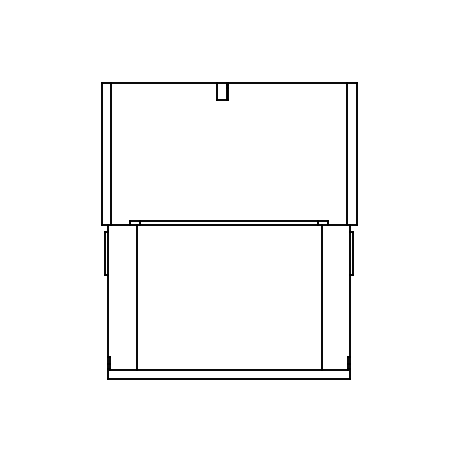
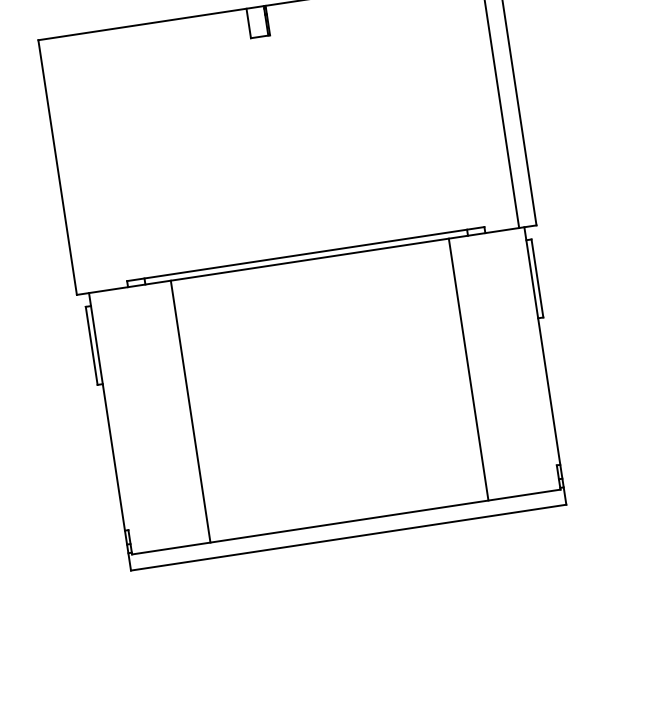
line: (111, 153) -> (75, 163), removed
line: (136, 296) -> (190, 410), moved
line: (321, 296) -> (467, 368), moved

